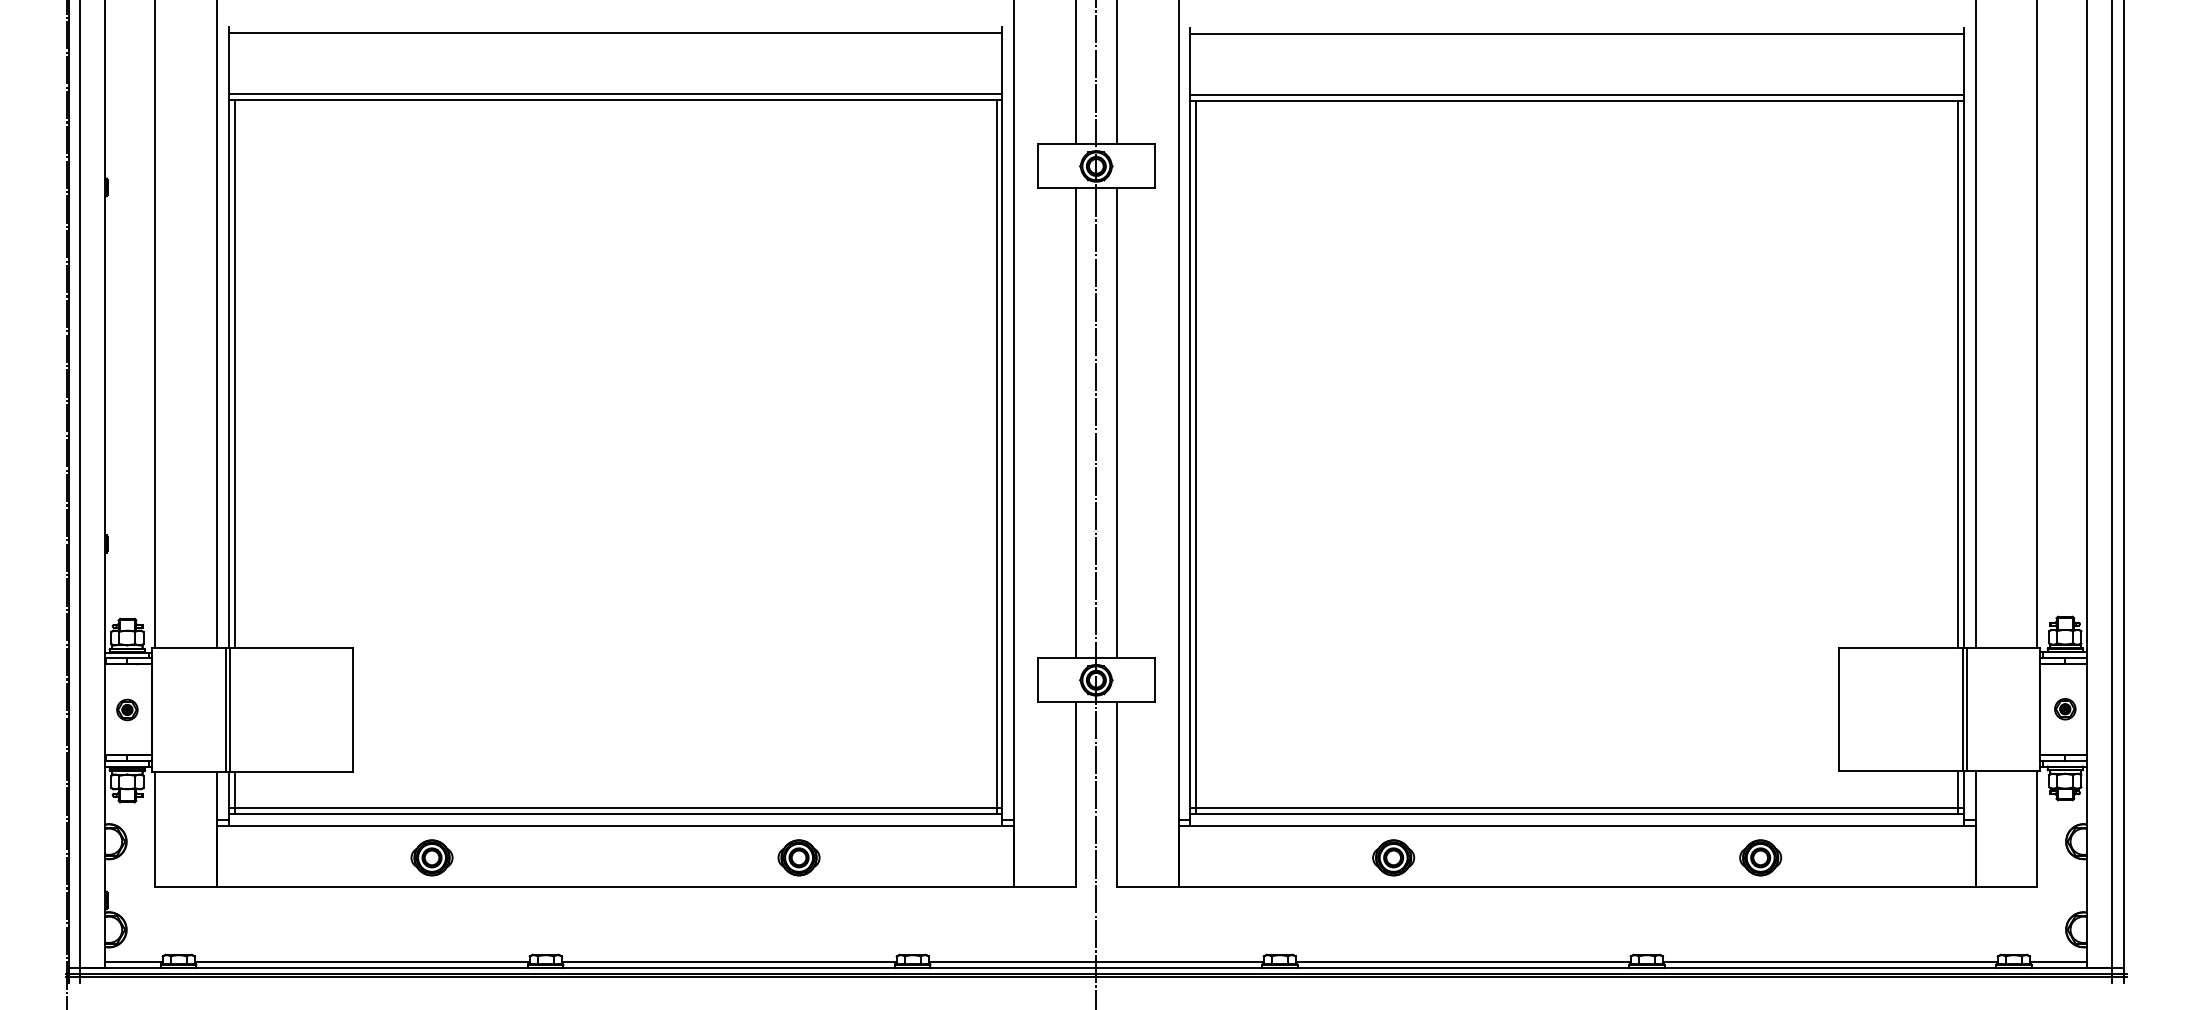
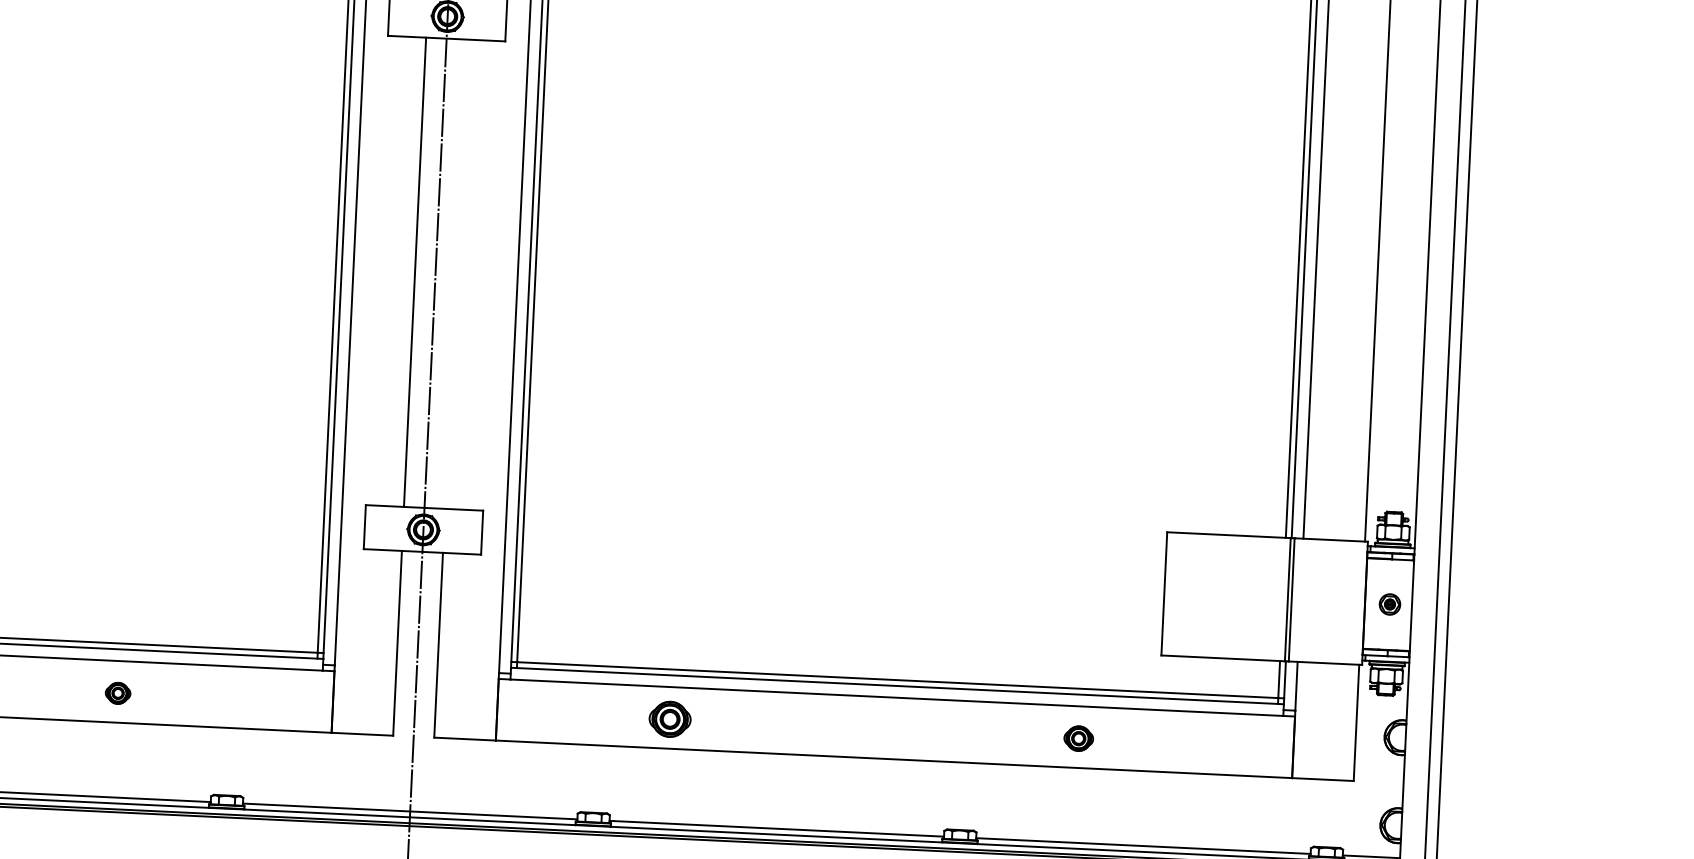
line: (1116, 423) -> (455, 274), removed
part: (798, 857) -> (117, 692), size x0.6
part: (1393, 857) -> (669, 718), moved
part: (1760, 857) -> (1078, 738), size x0.7

